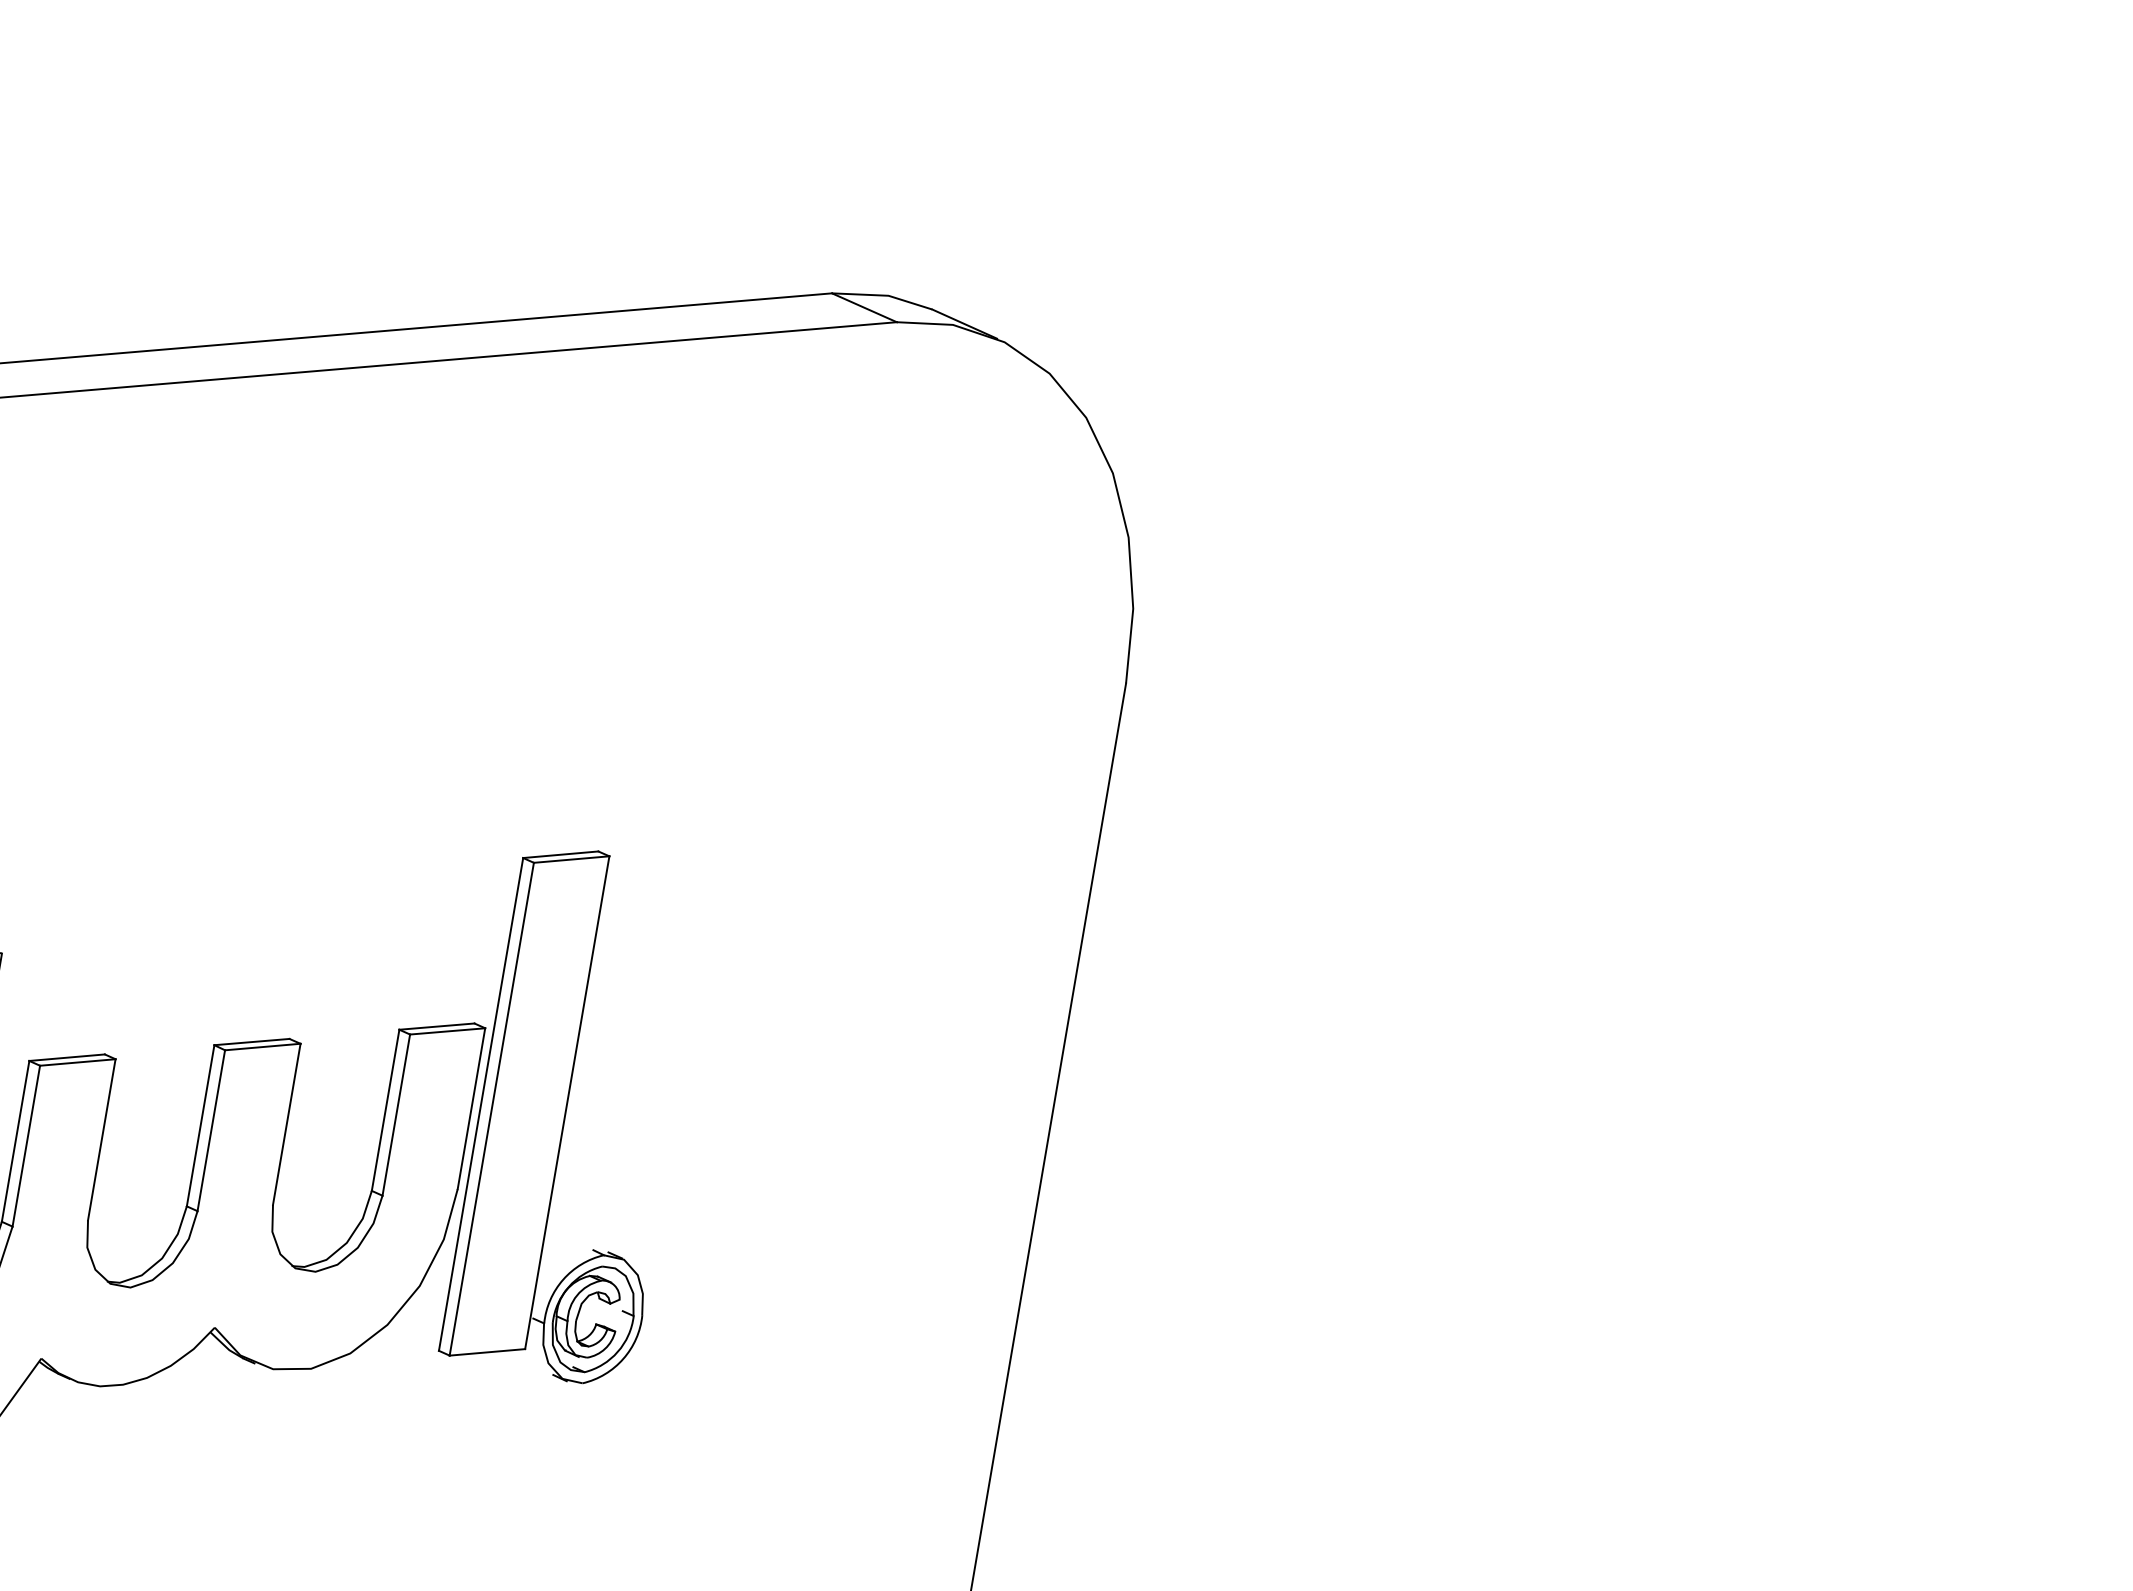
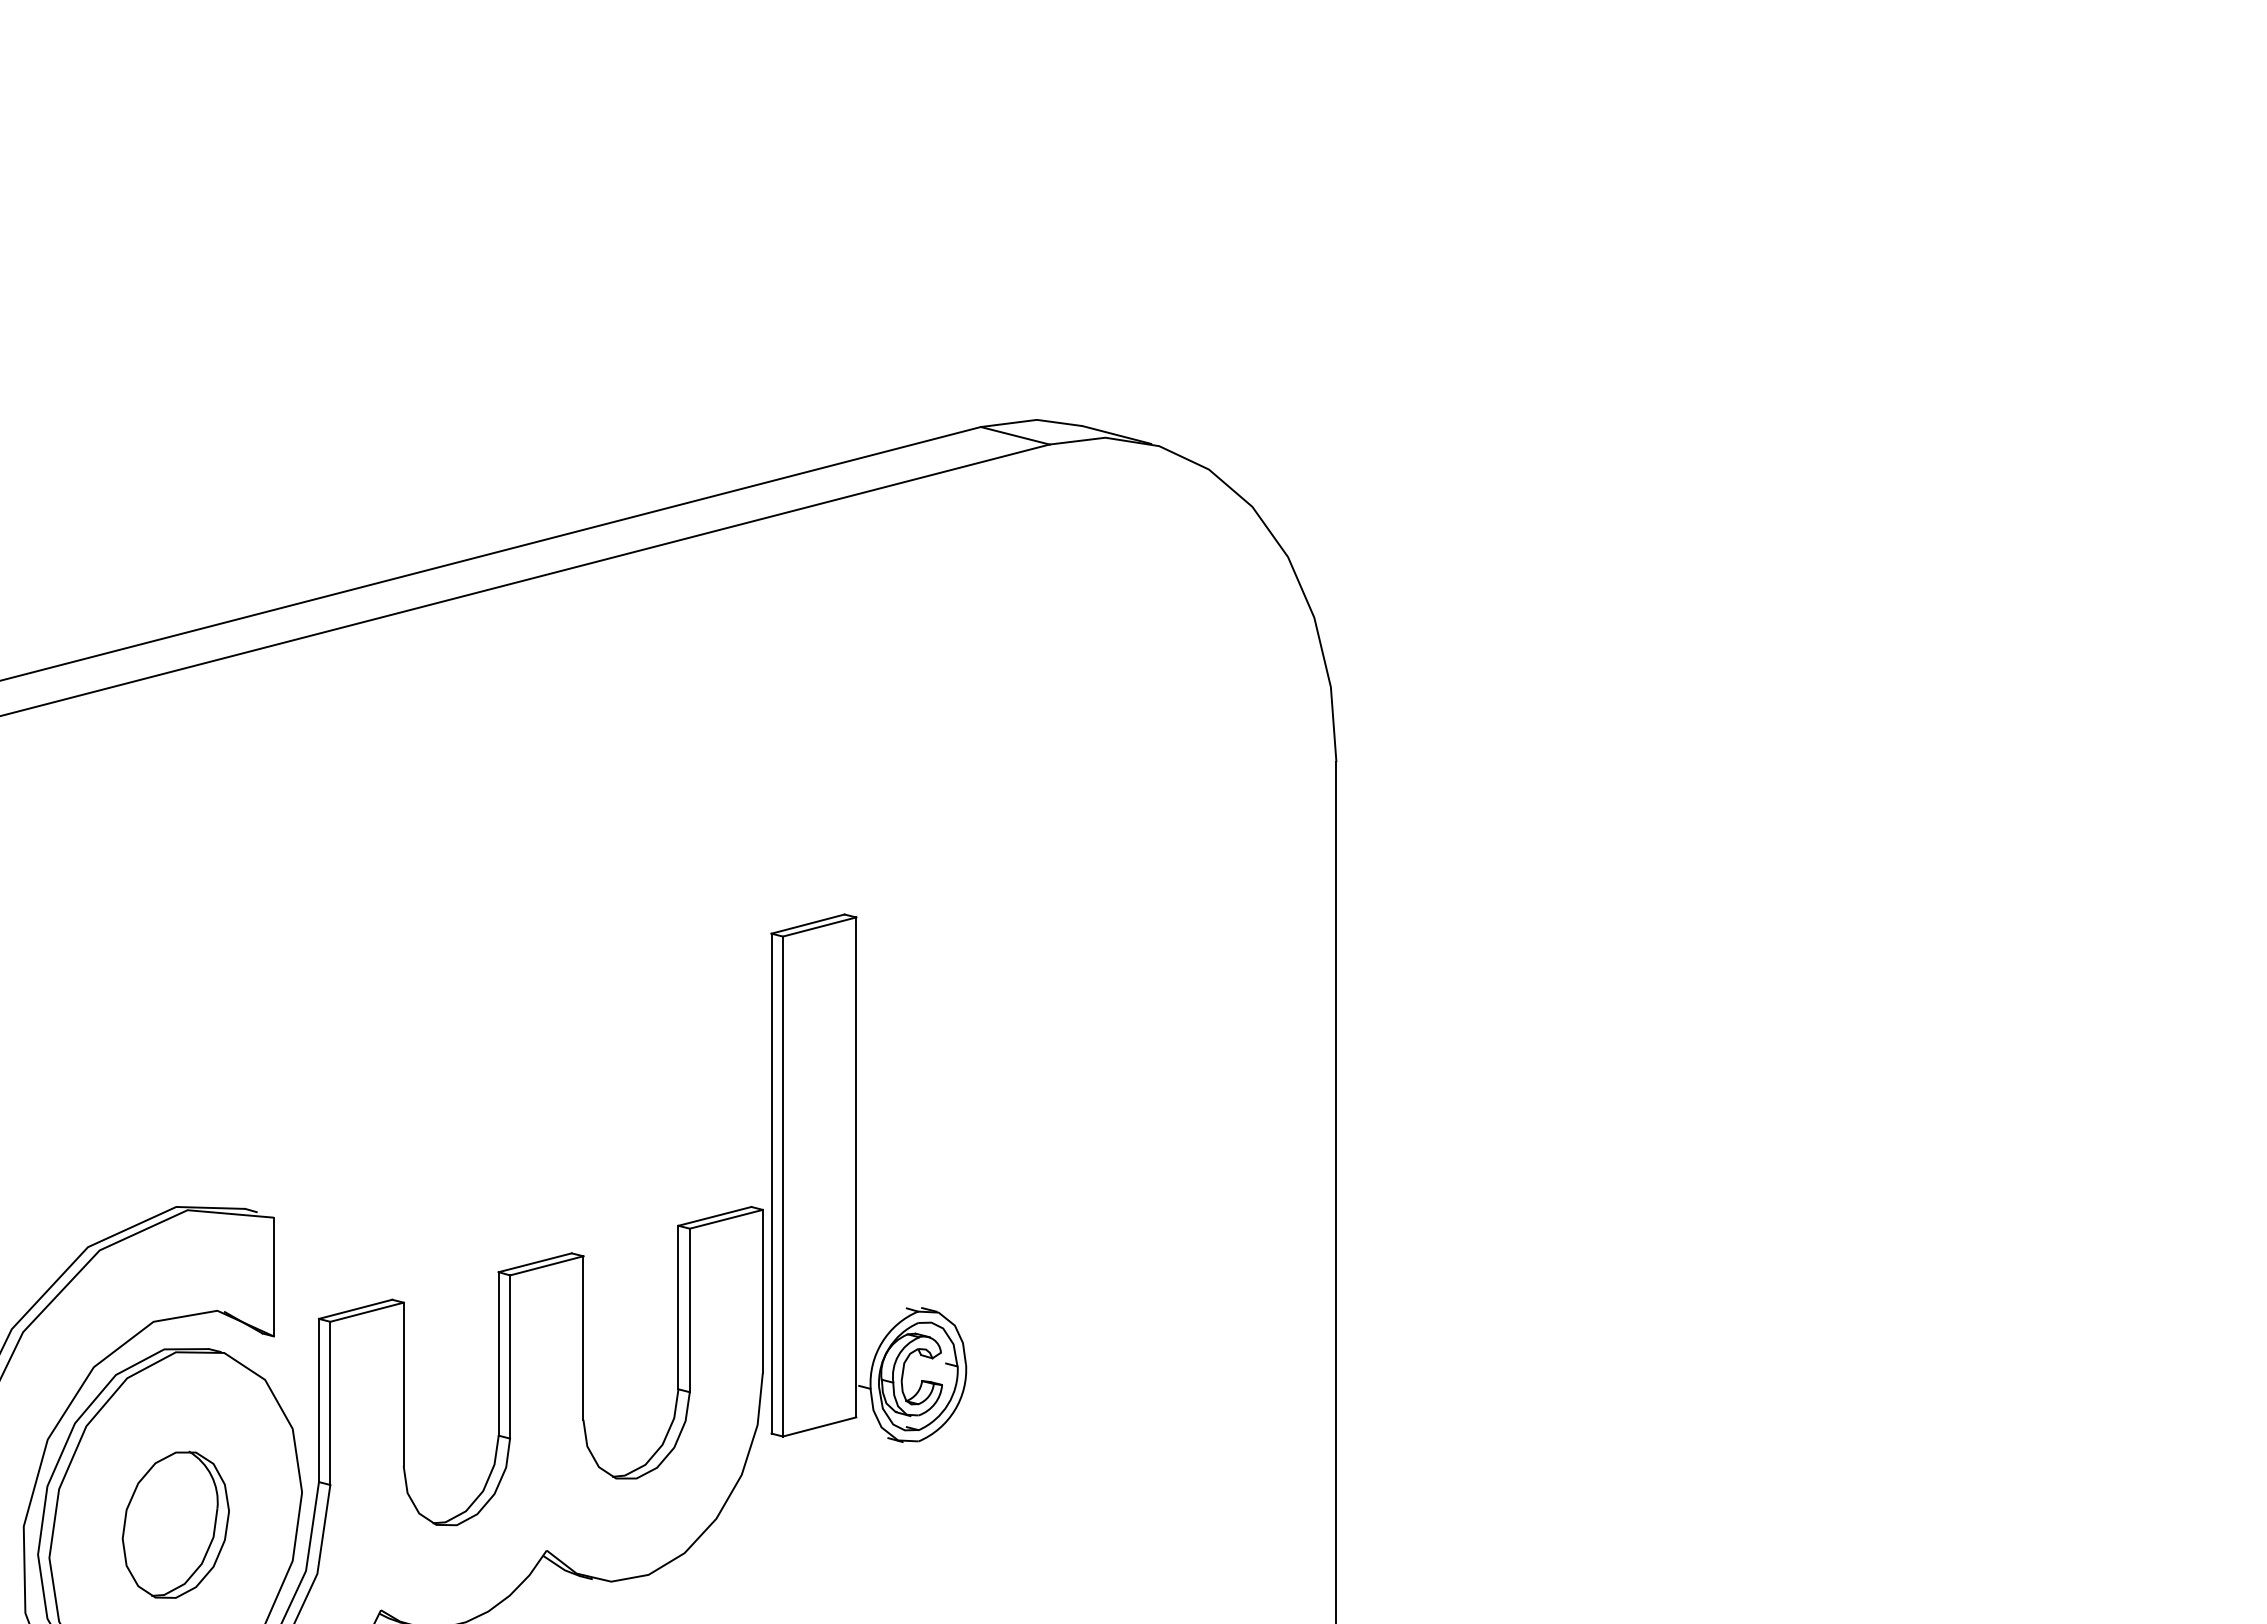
part: (565, 1112) -> (856, 1177), moved

